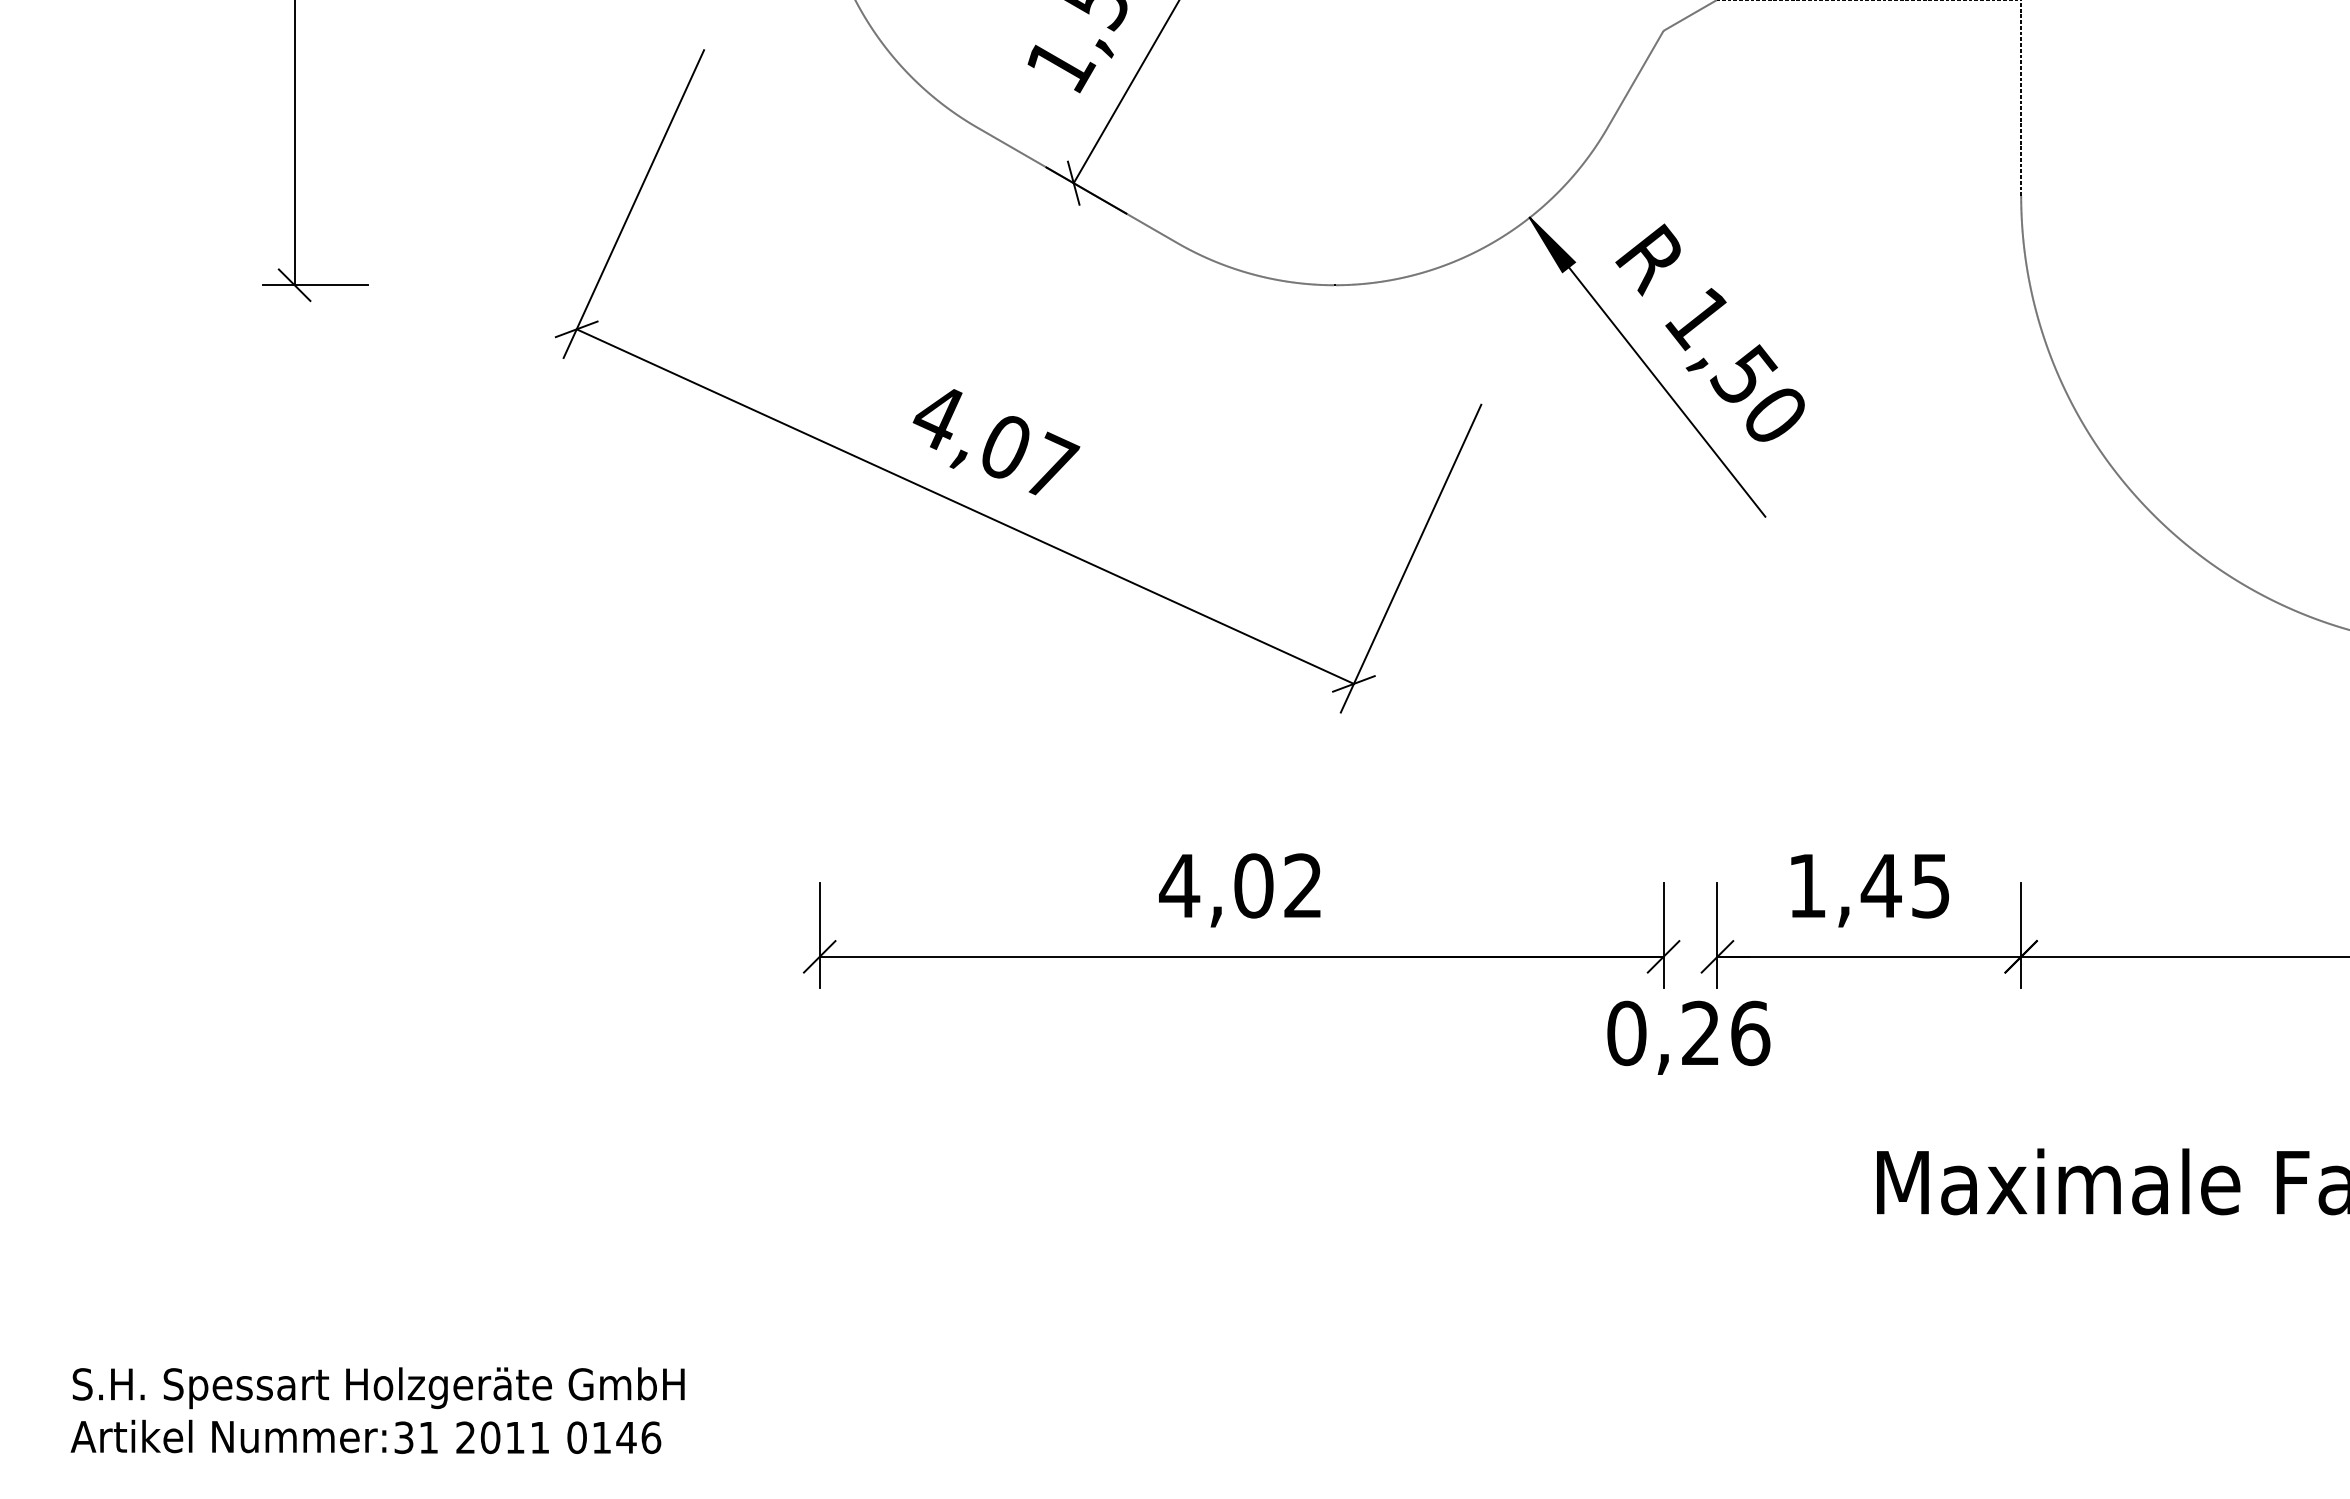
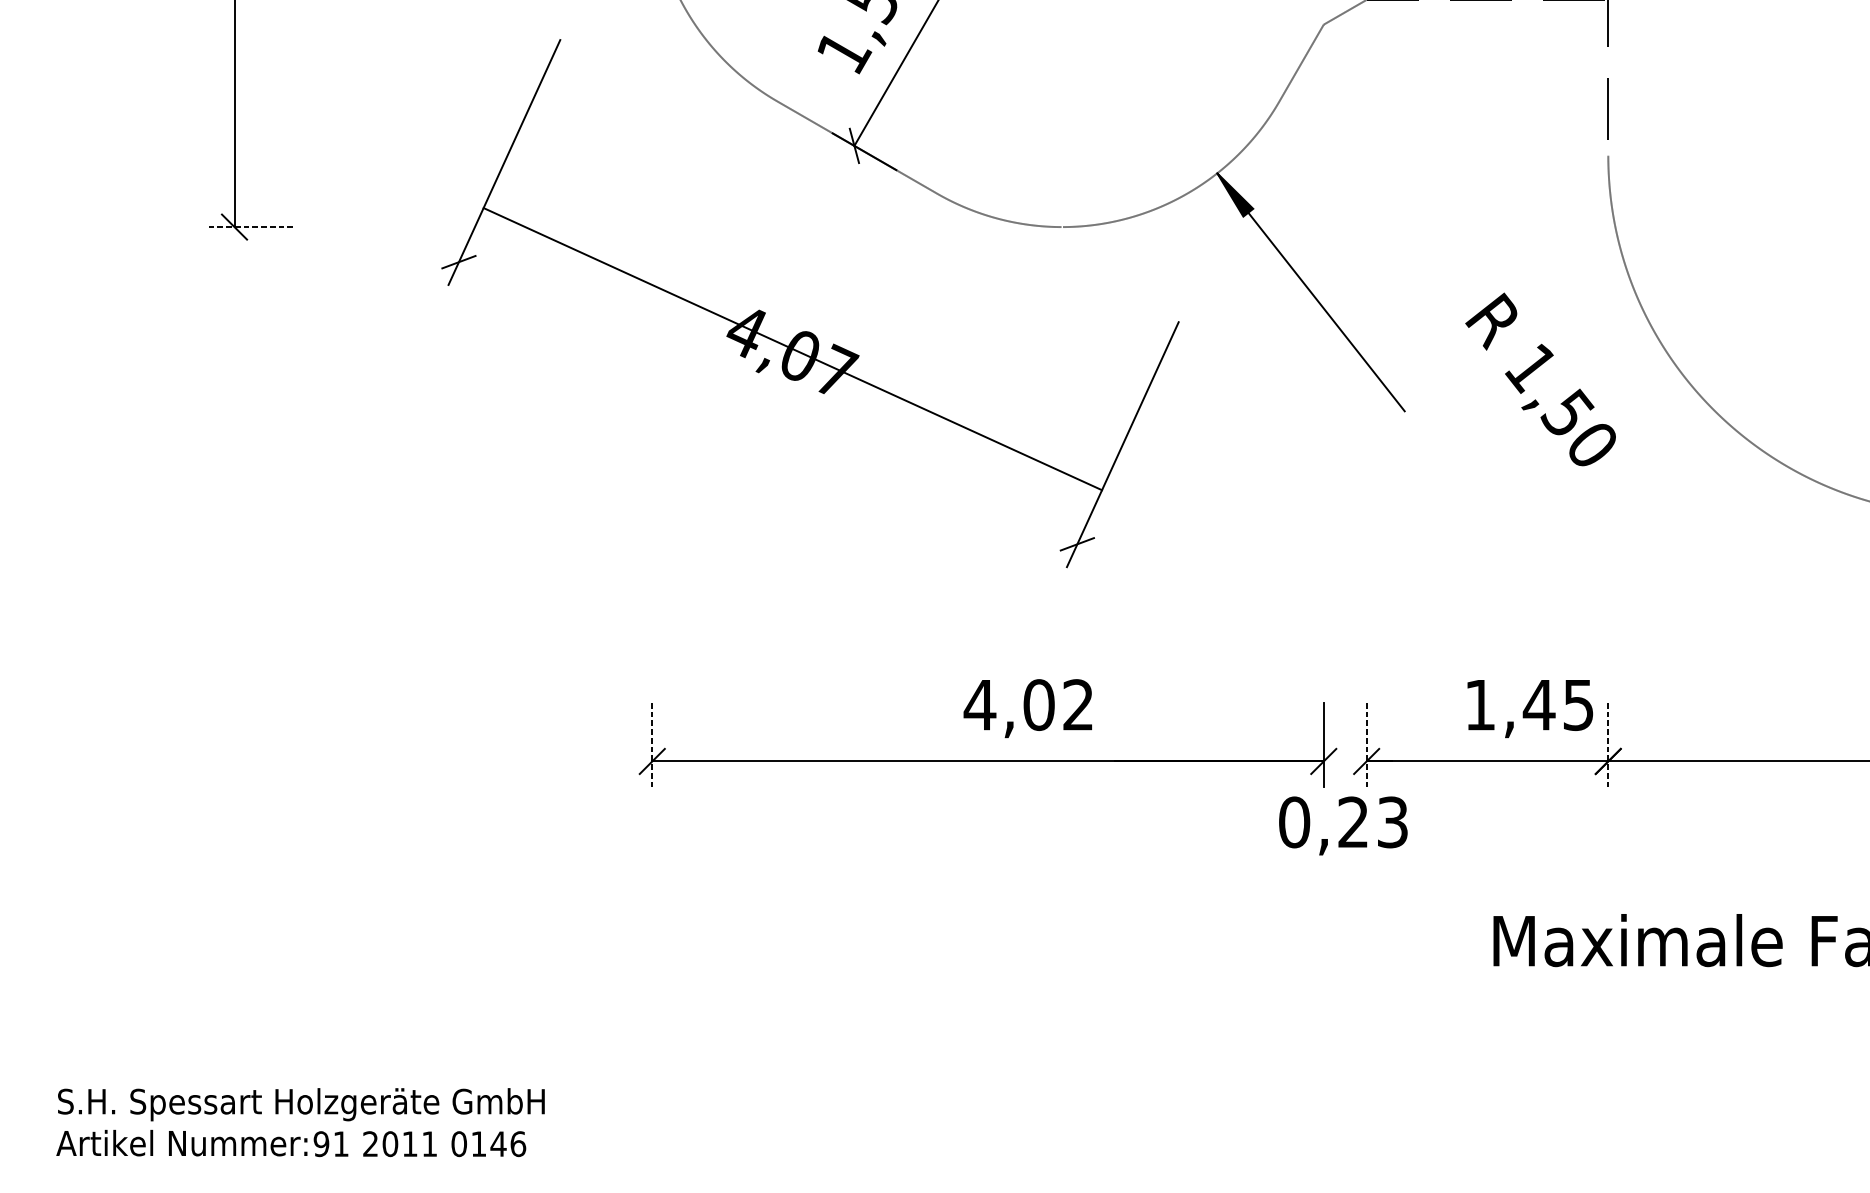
line: (315, 285) -> (251, 227), solid -> dashed
text: (1709, 332) -> (1540, 379), moved
line: (964, 506) -> (792, 349), moved
text: (1239, 890) -> (1027, 708), moved
text: (1869, 890) -> (1529, 708), moved
line: (819, 935) -> (652, 744), solid -> dashed
line: (1717, 935) -> (1366, 744), solid -> dashed
line: (2021, 935) -> (1608, 744), solid -> dashed
text: (1750, 1033) -> (1392, 822), 0,26 -> 0,23
text: (403, 1437) -> (321, 1143), 31 -> 91

